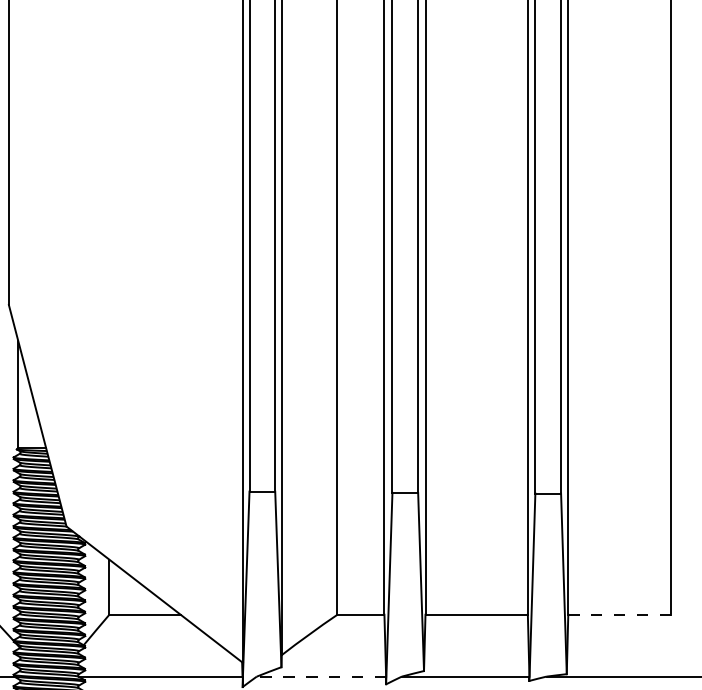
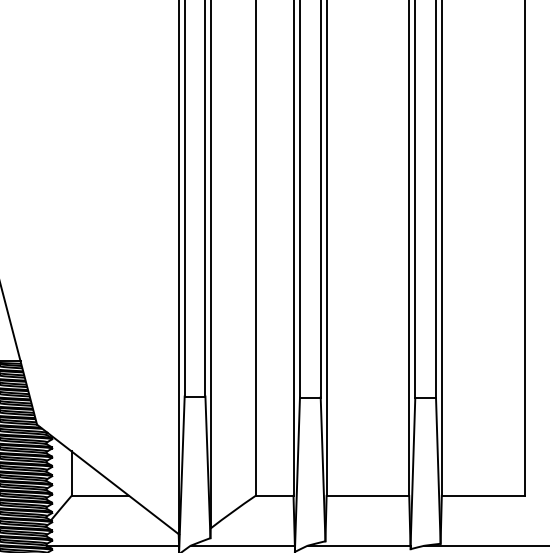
line: (619, 614) -> (483, 495), dashed -> solid
line: (321, 676) -> (242, 545), dashed -> solid

